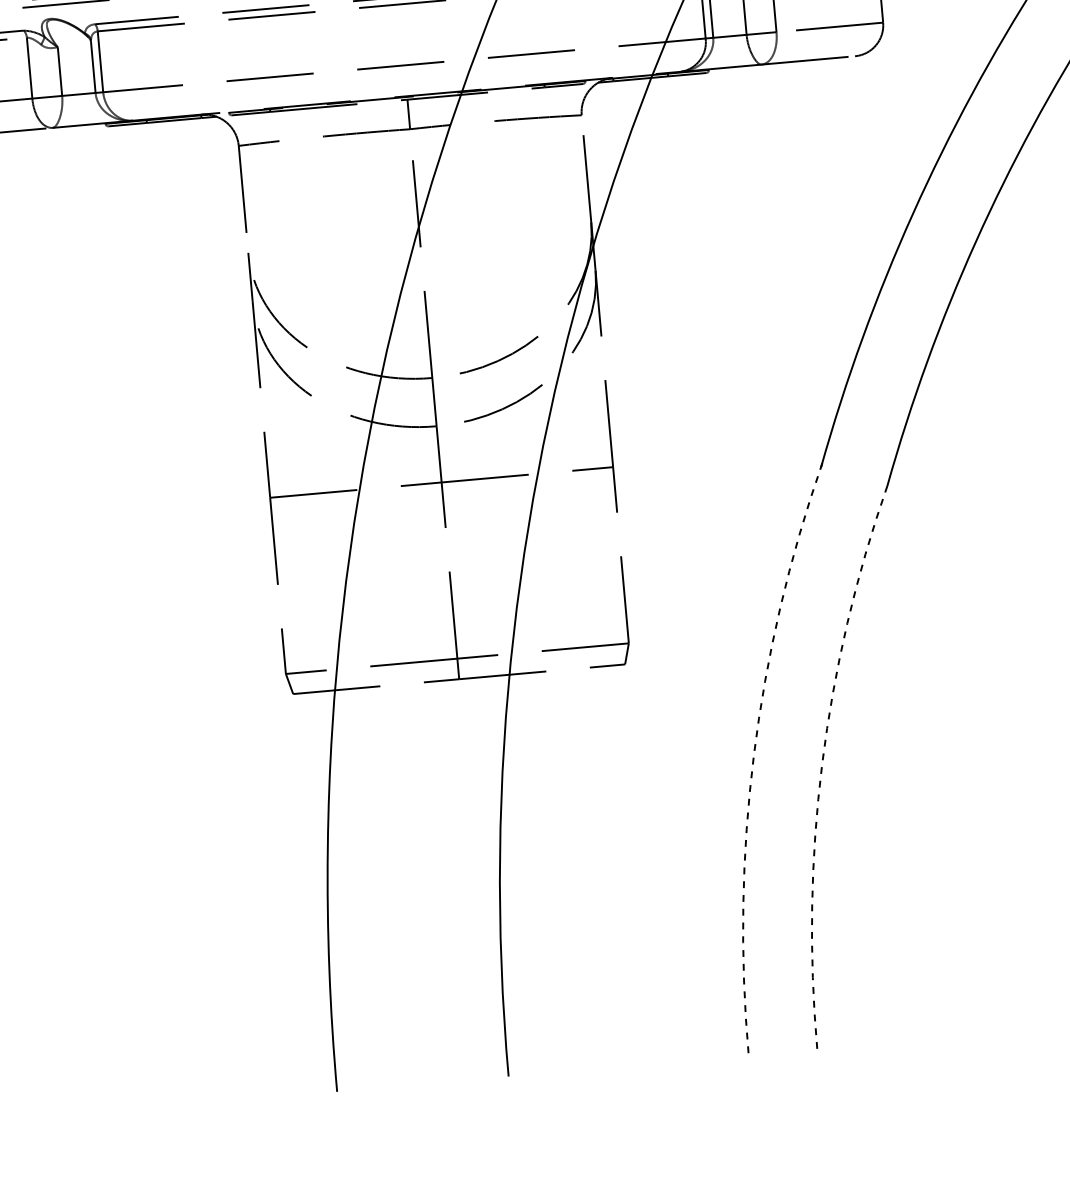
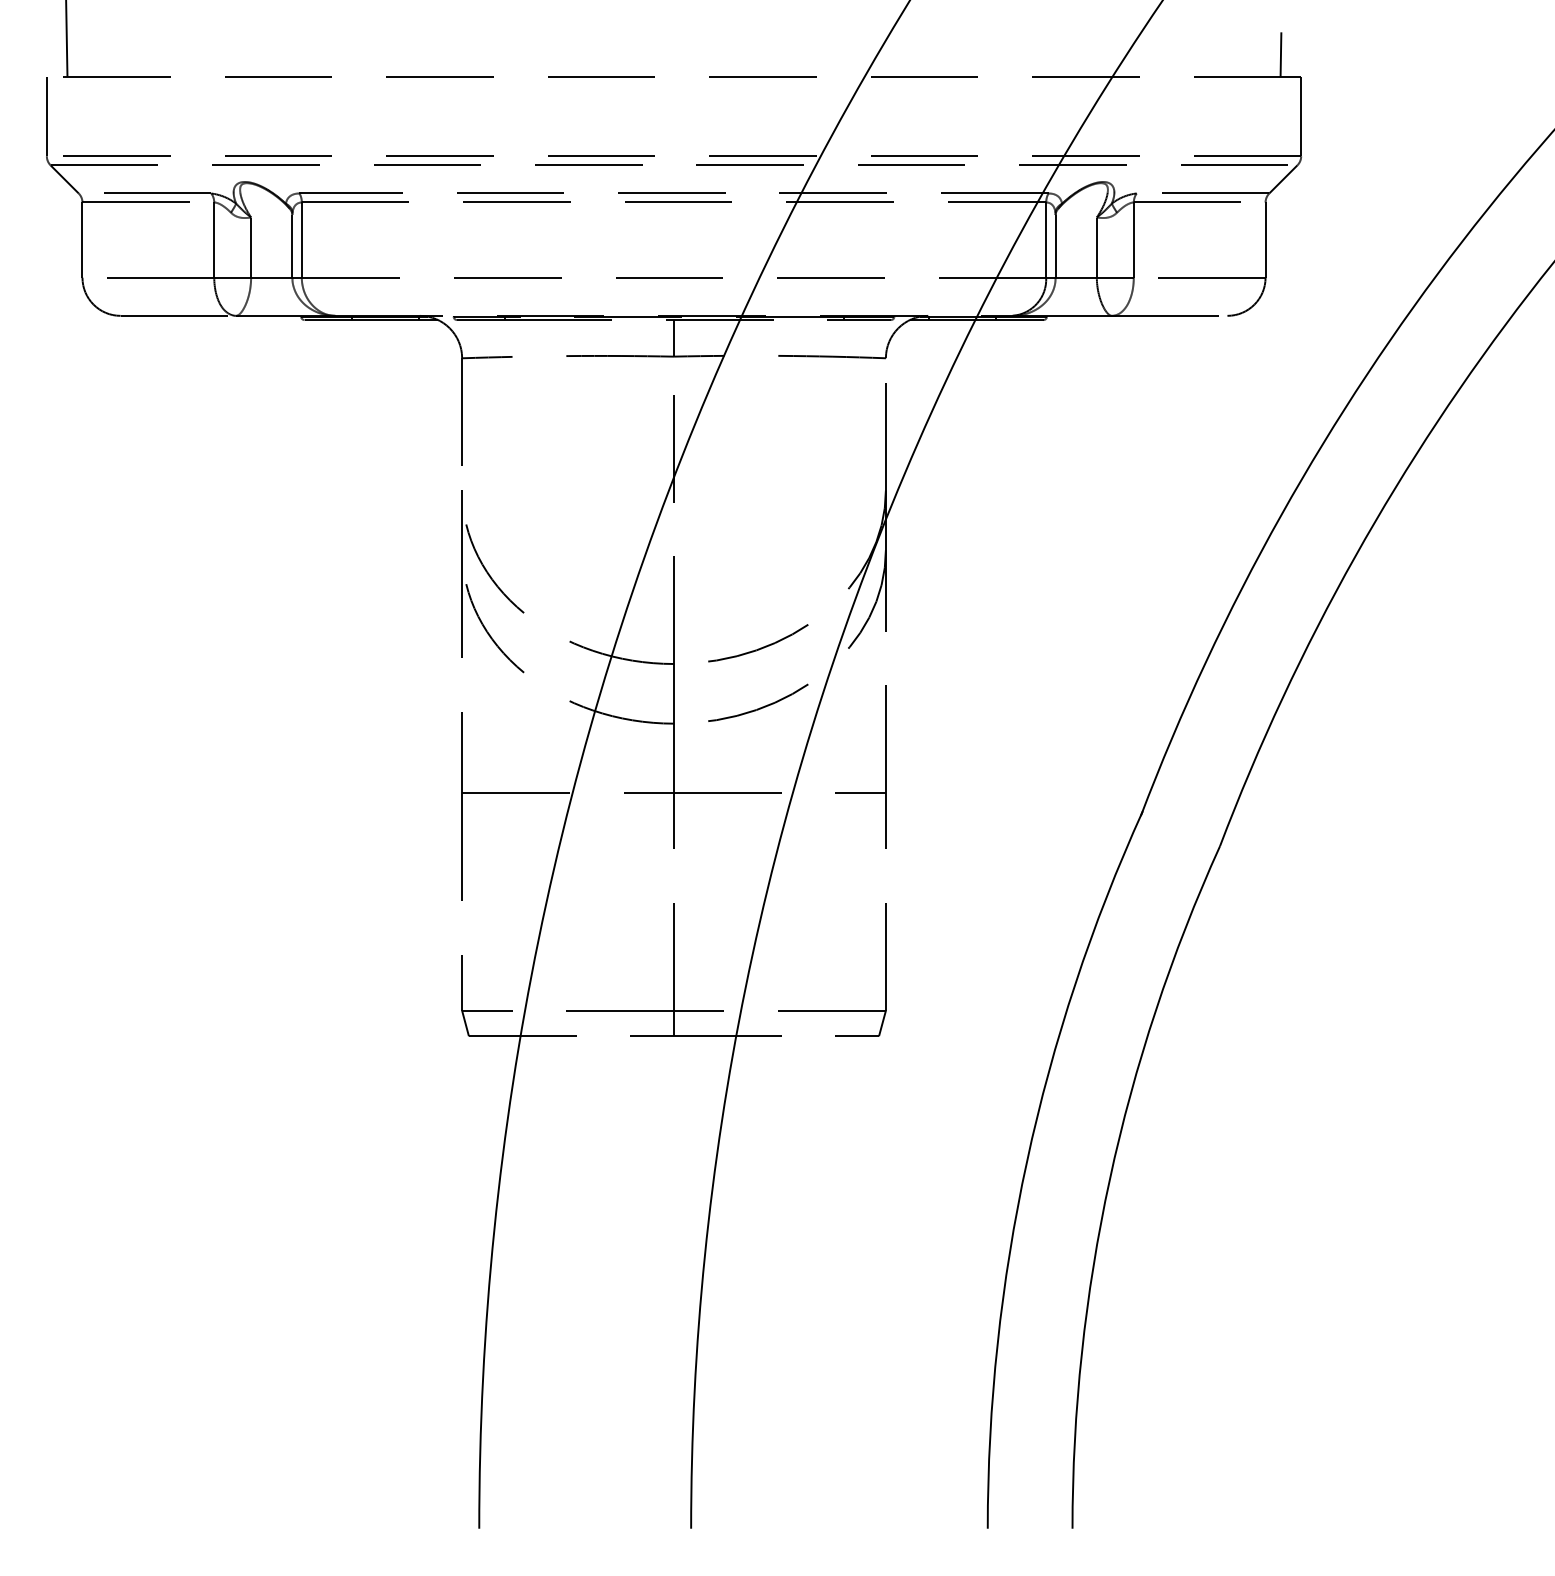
arc: (753, 755) -> (1026, 1161), dashed -> solid
arc: (821, 763) -> (1109, 1179), dashed -> solid

